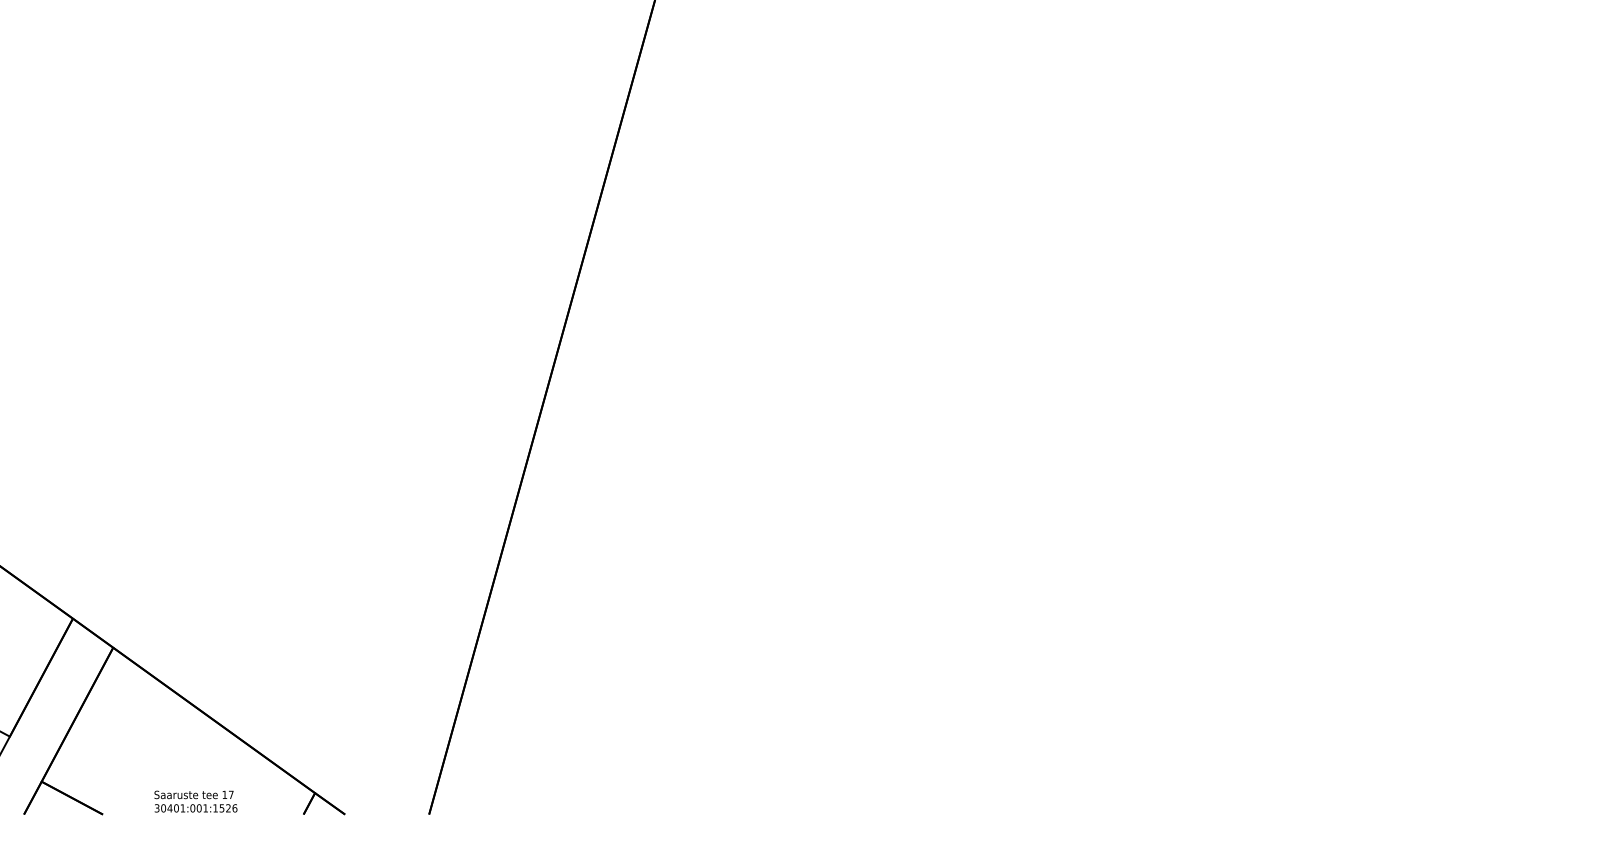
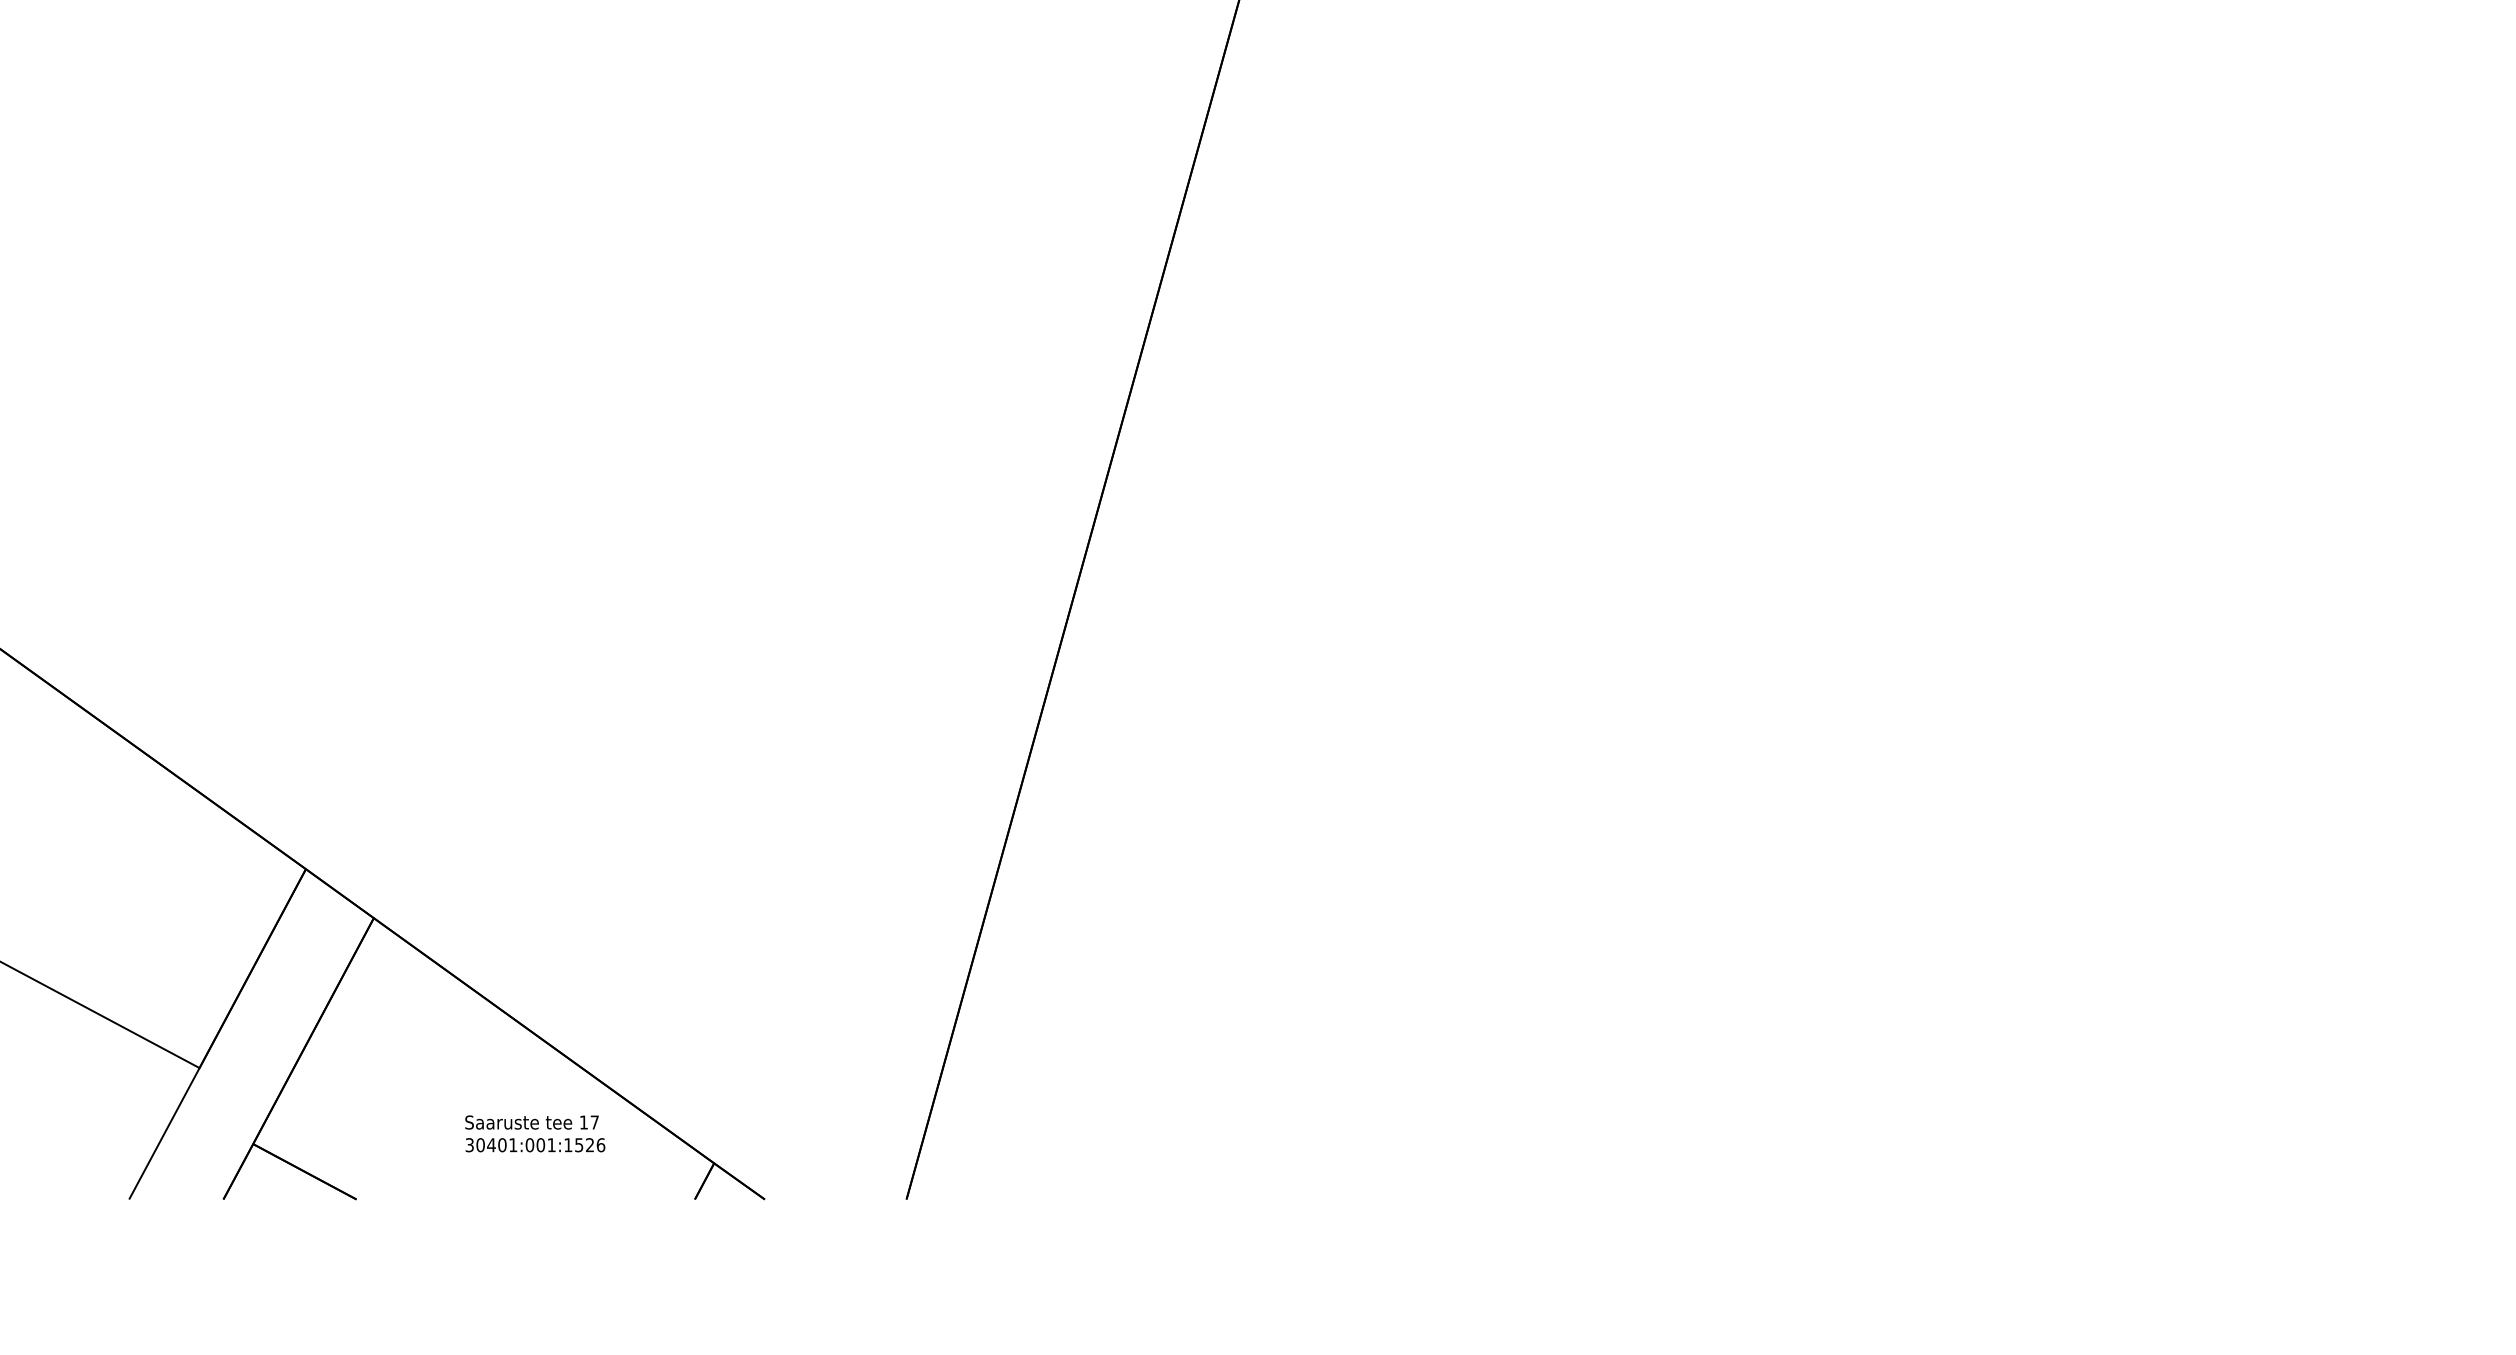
text: (195, 801) -> (534, 1133), moved

